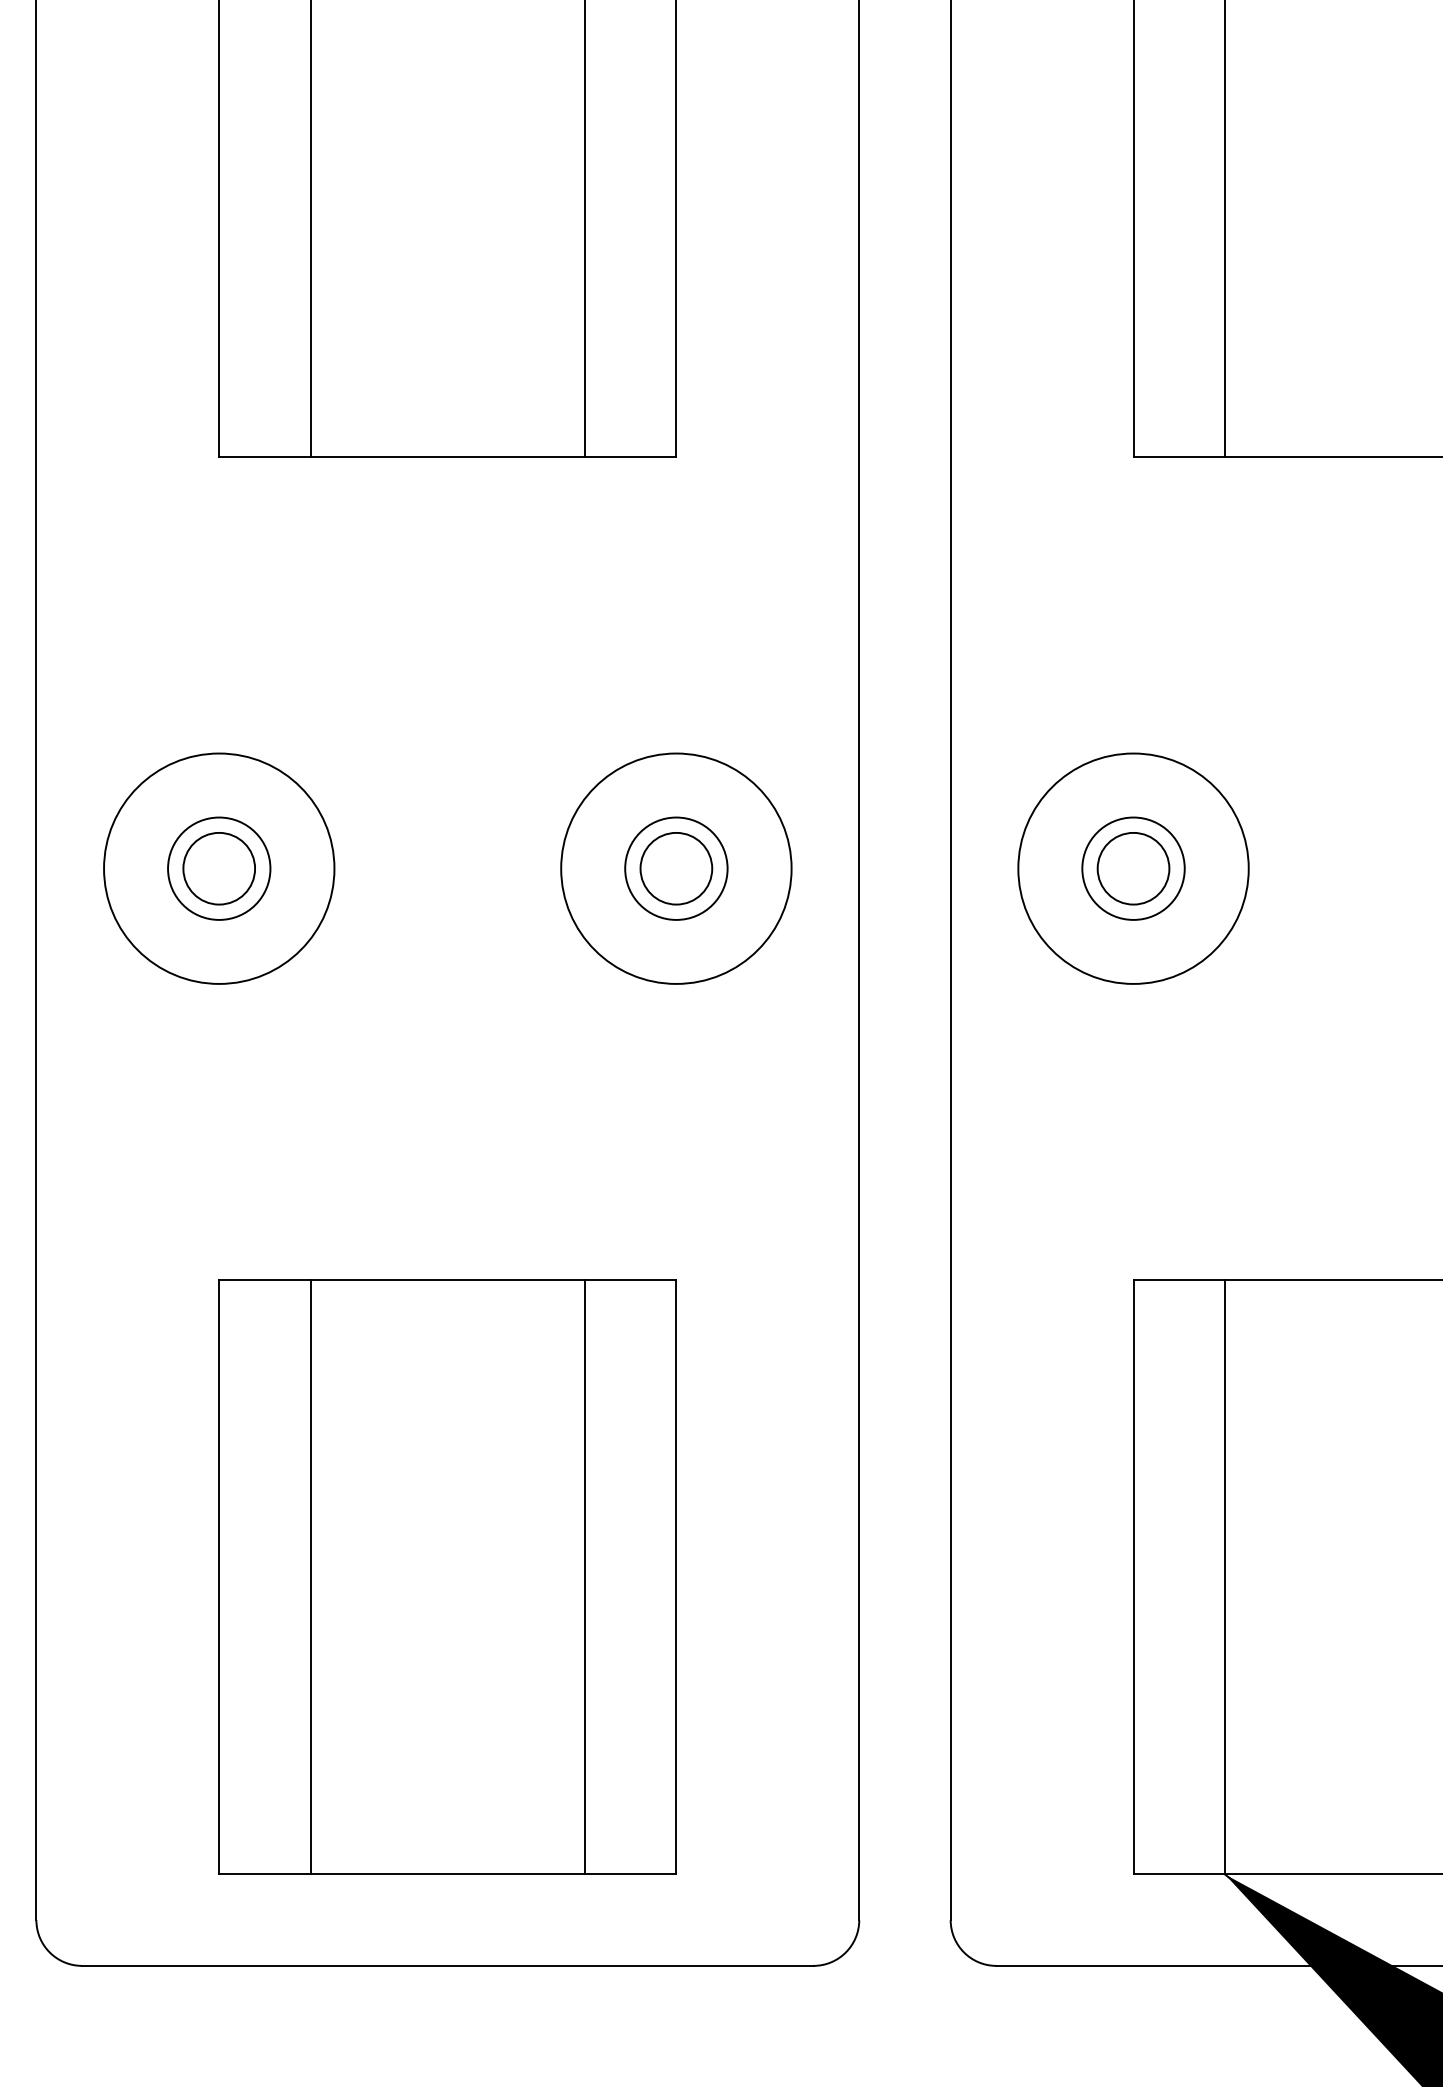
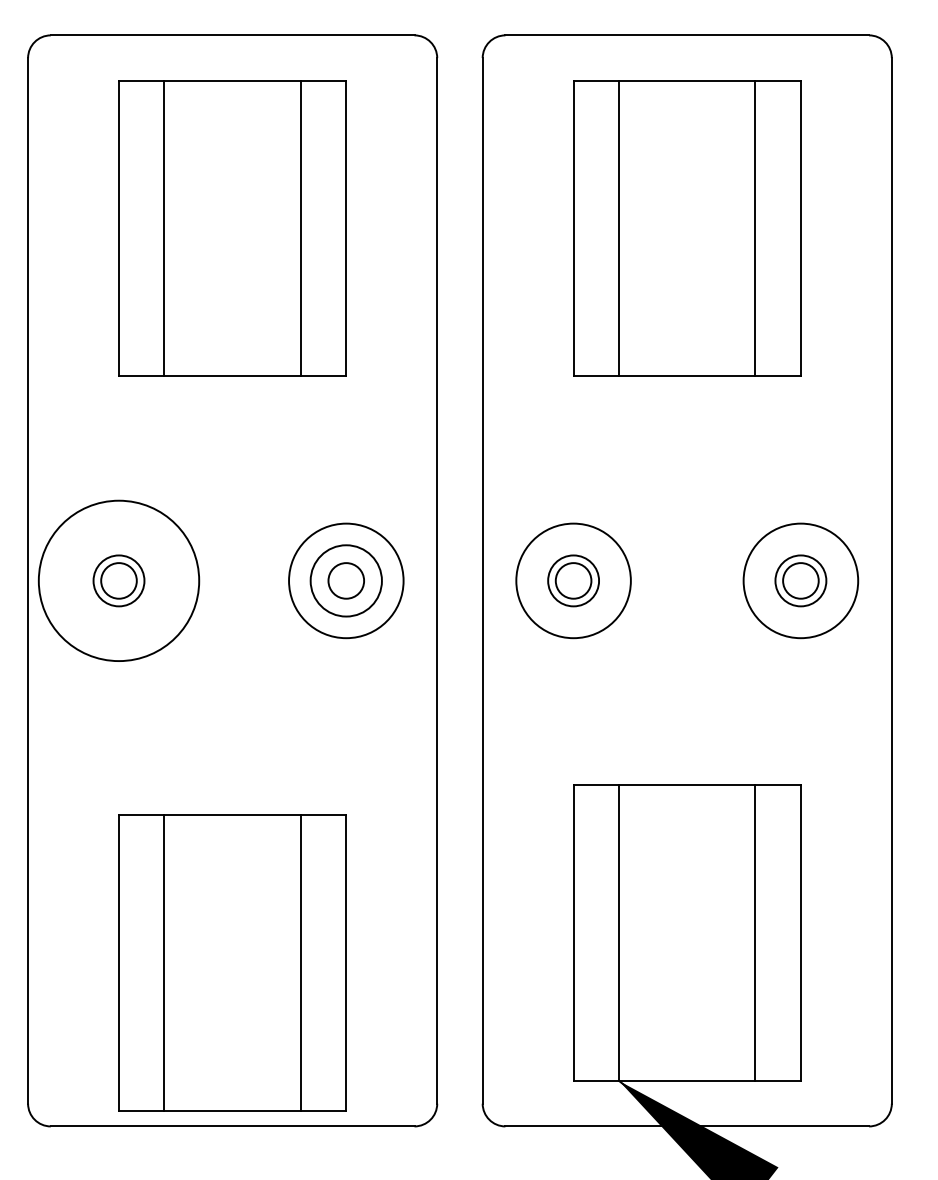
circle: (218, 867) -> (118, 580), size x1.4
circle: (674, 867) -> (345, 580), size x1.4
part: (447, 1575) -> (232, 962), moved

